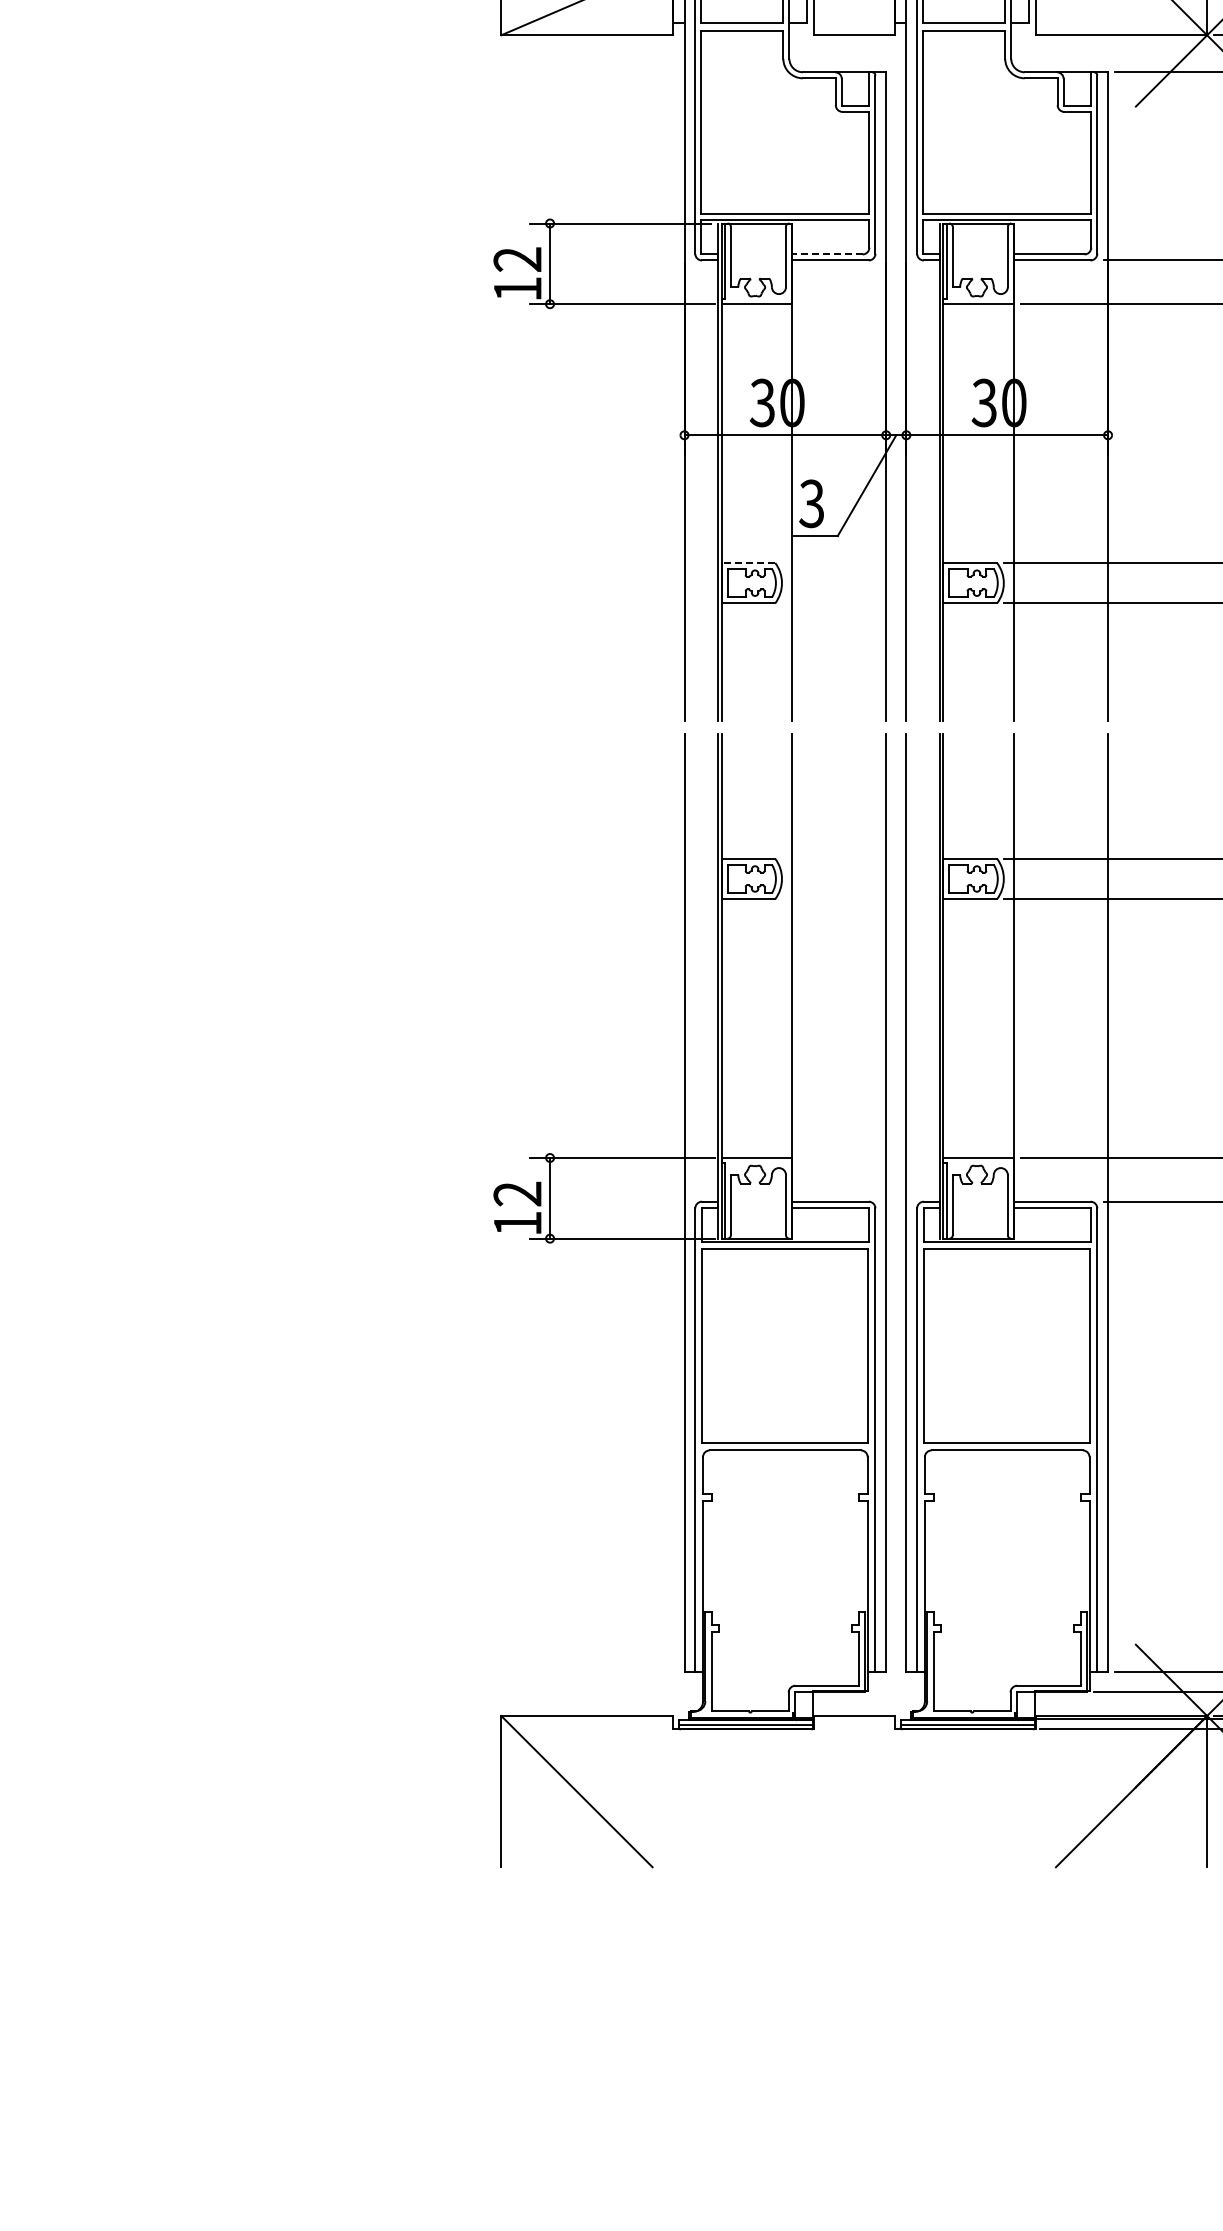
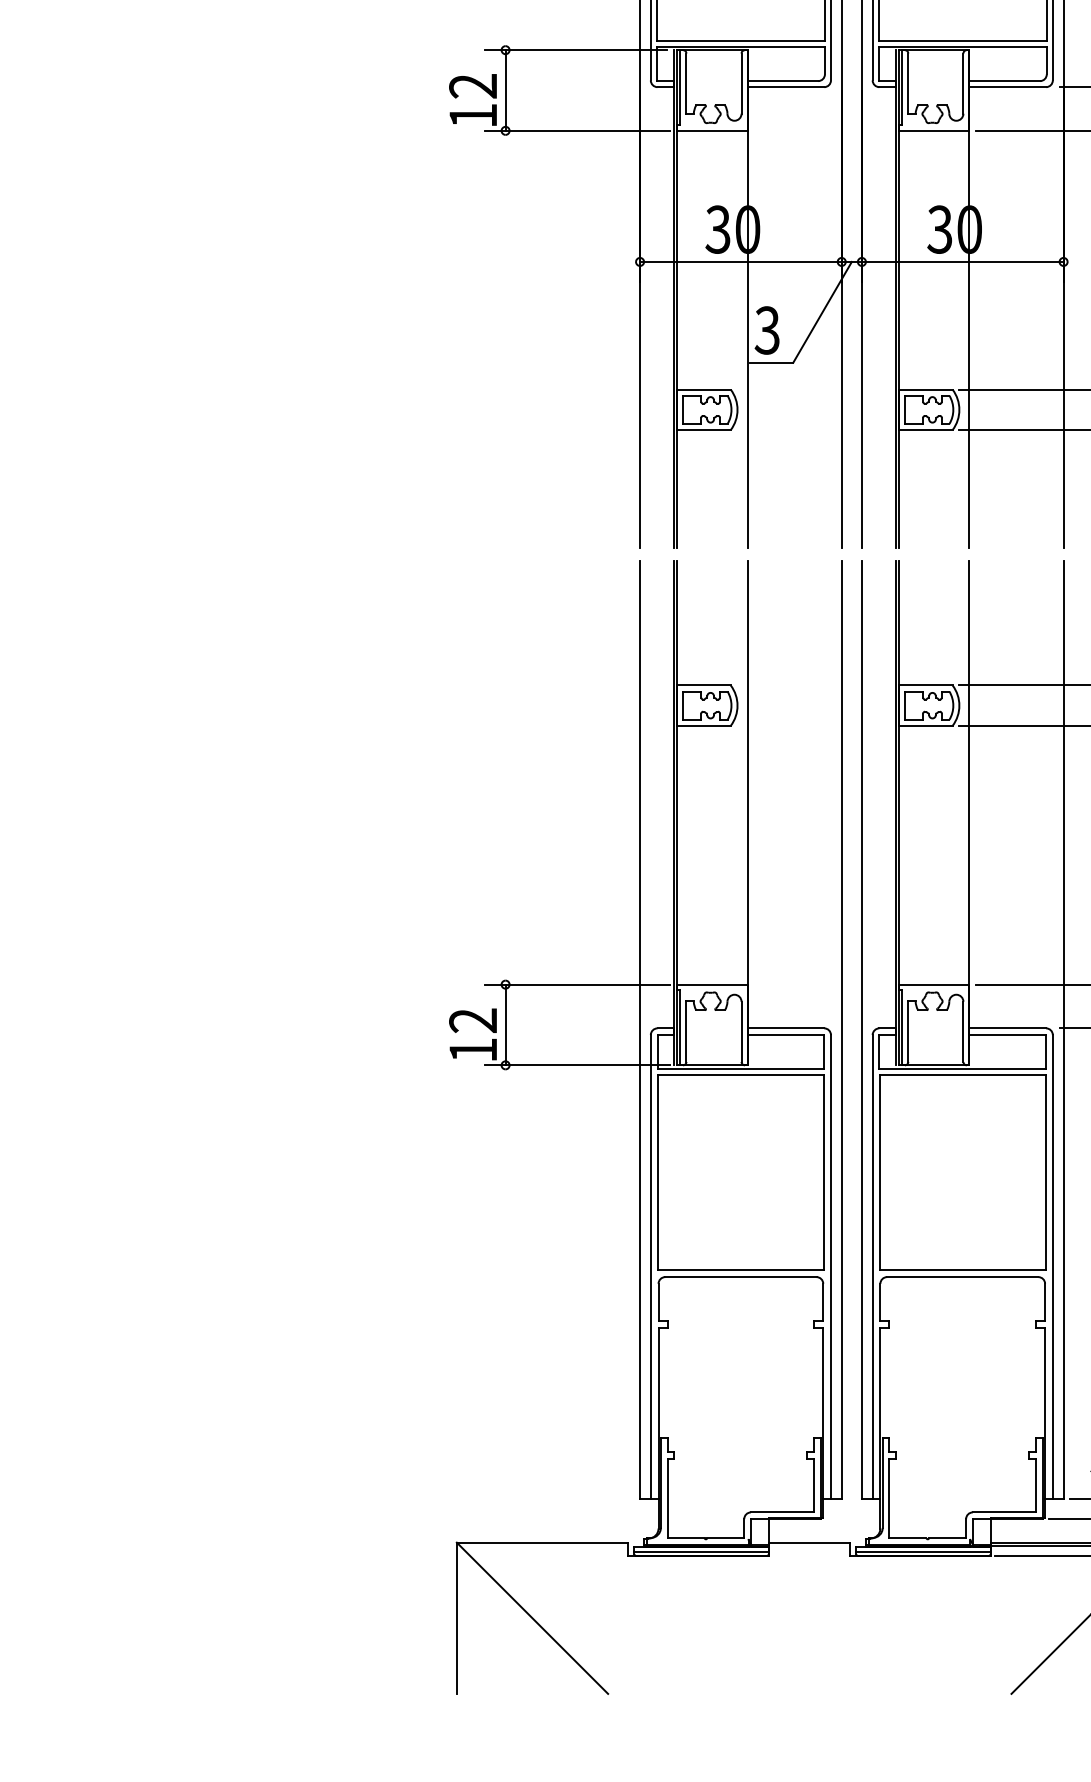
line: (826, 254) -> (782, 81), dashed -> solid
line: (748, 563) -> (704, 390), dashed -> solid

